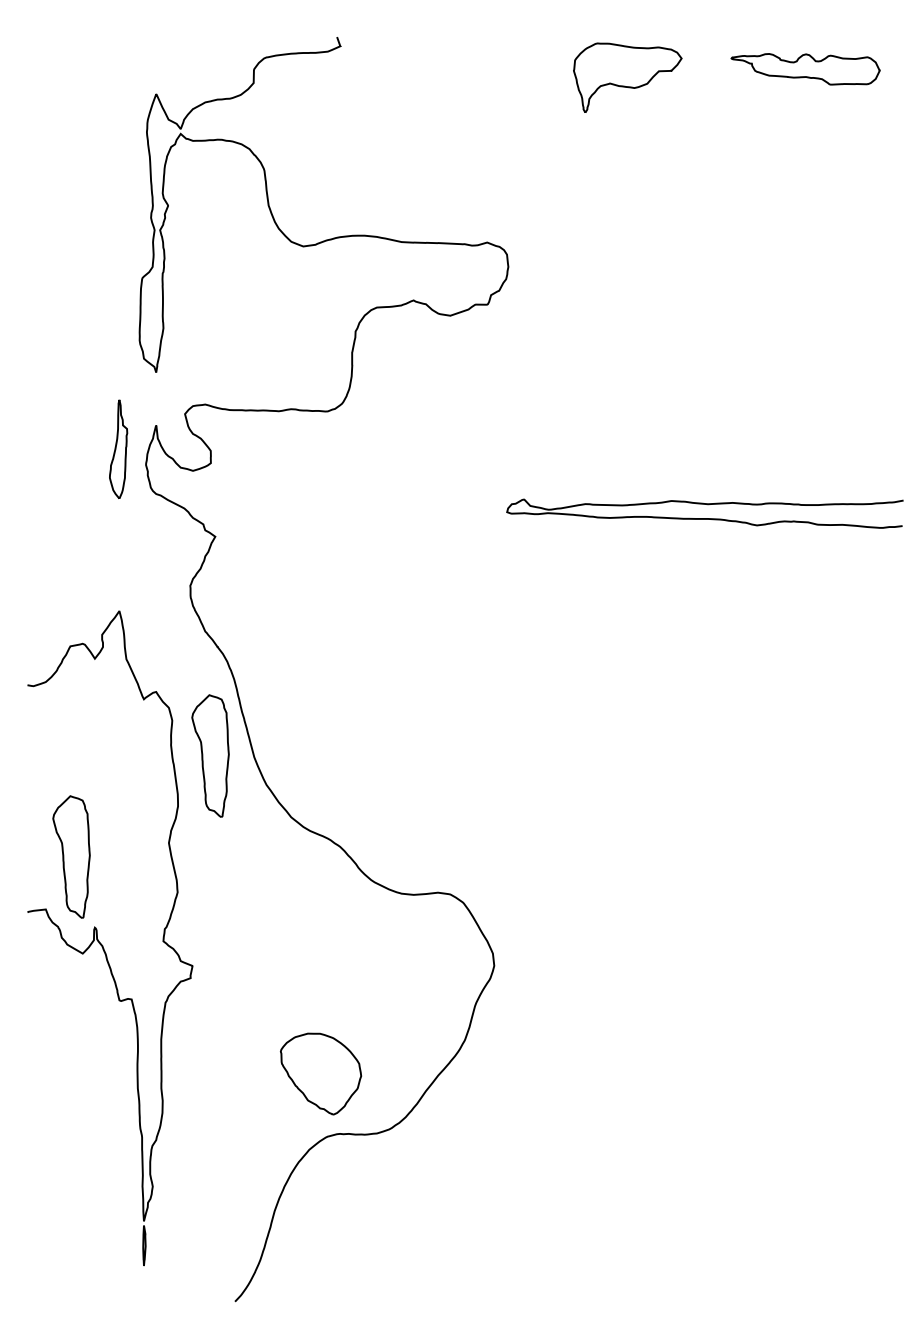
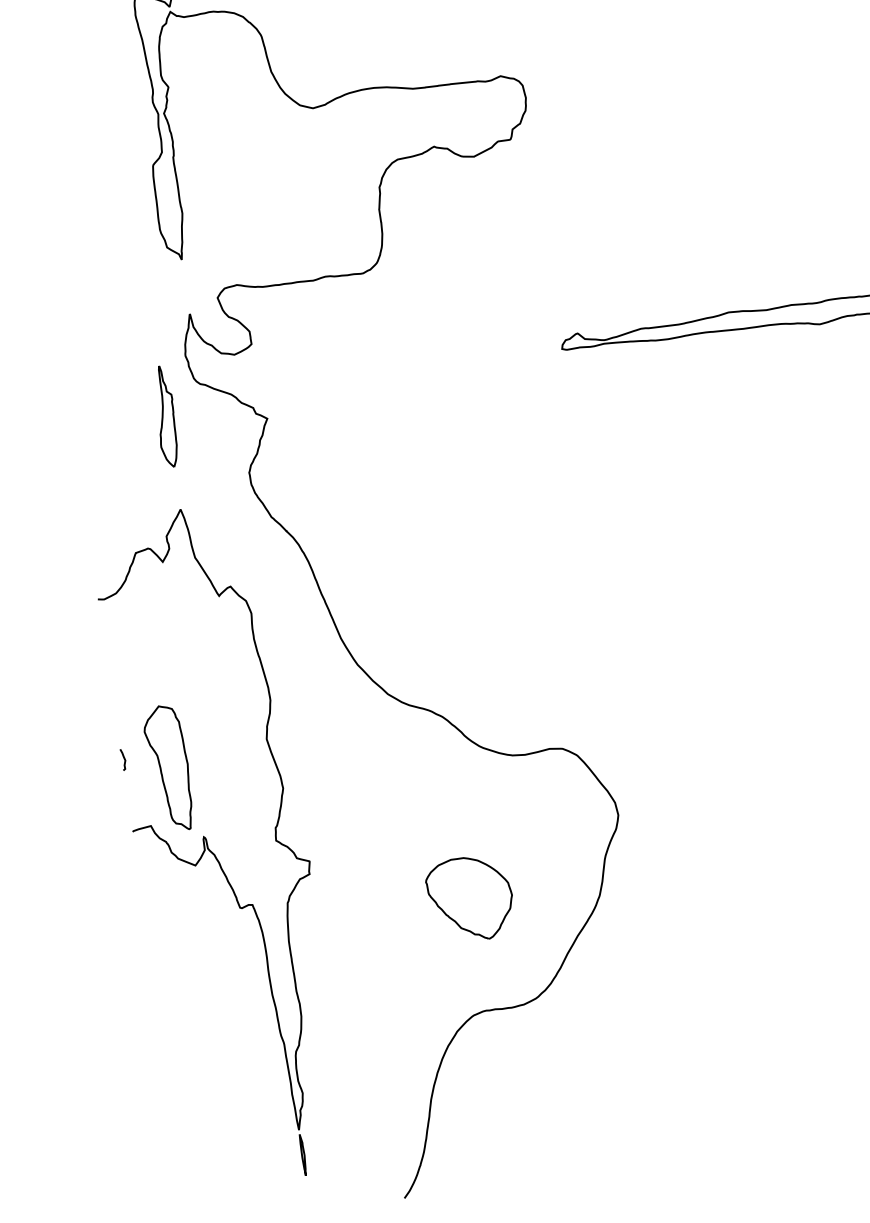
part: (118, 448) -> (165, 415), moved
part: (210, 755) -> (295, 643), removed
curve: (29, 841) -> (123, 758), added
part: (321, 1073) -> (471, 898), moved

